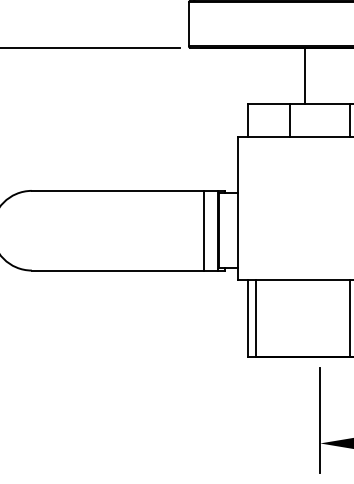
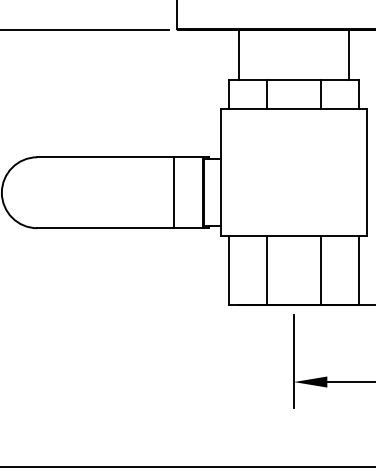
line: (305, 76) -> (238, 55), moved
line: (203, 230) -> (174, 192), moved
line: (256, 318) -> (267, 270), moved

